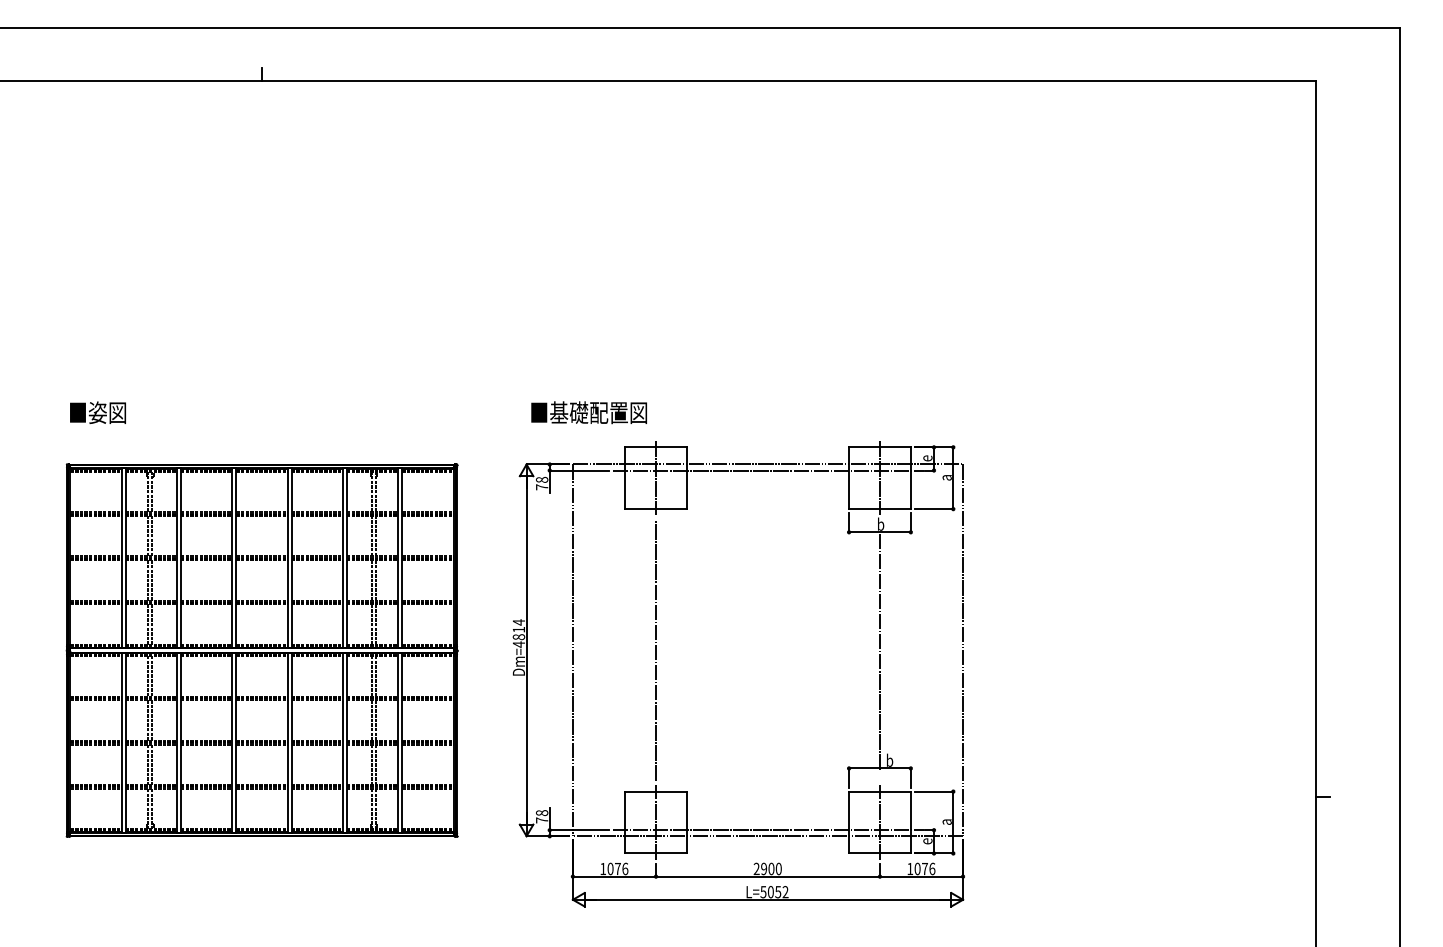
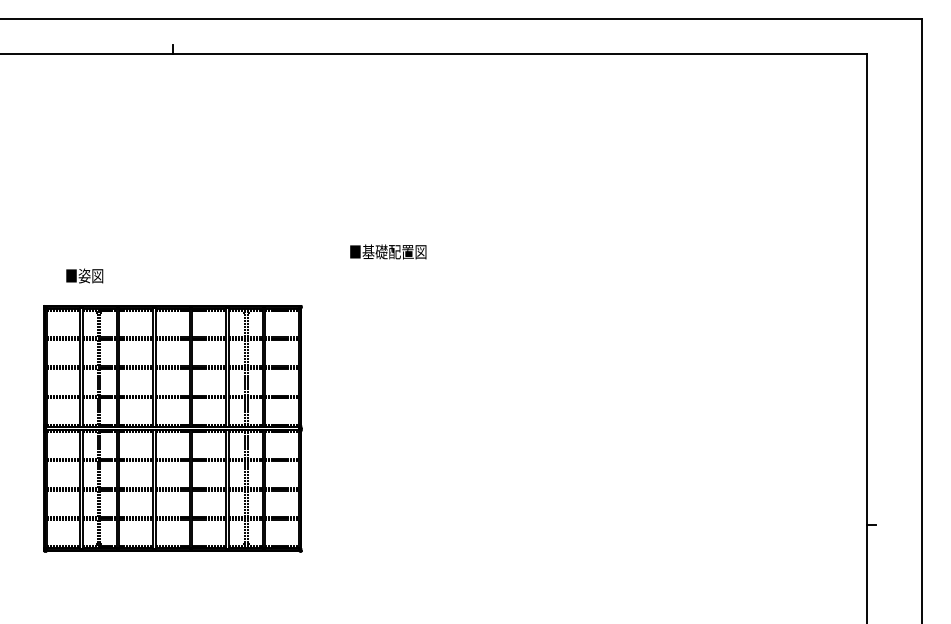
text: (97, 412) -> (84, 275), moved
text: (589, 412) -> (388, 251), moved
part: (656, 674) -> (432, 444), removed

